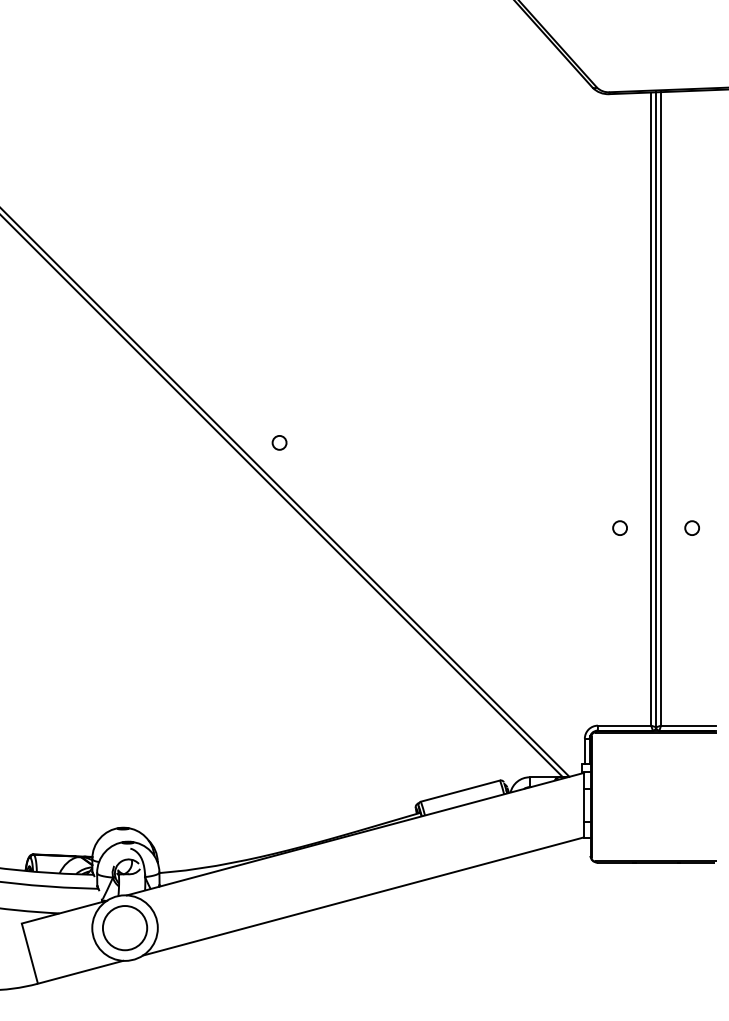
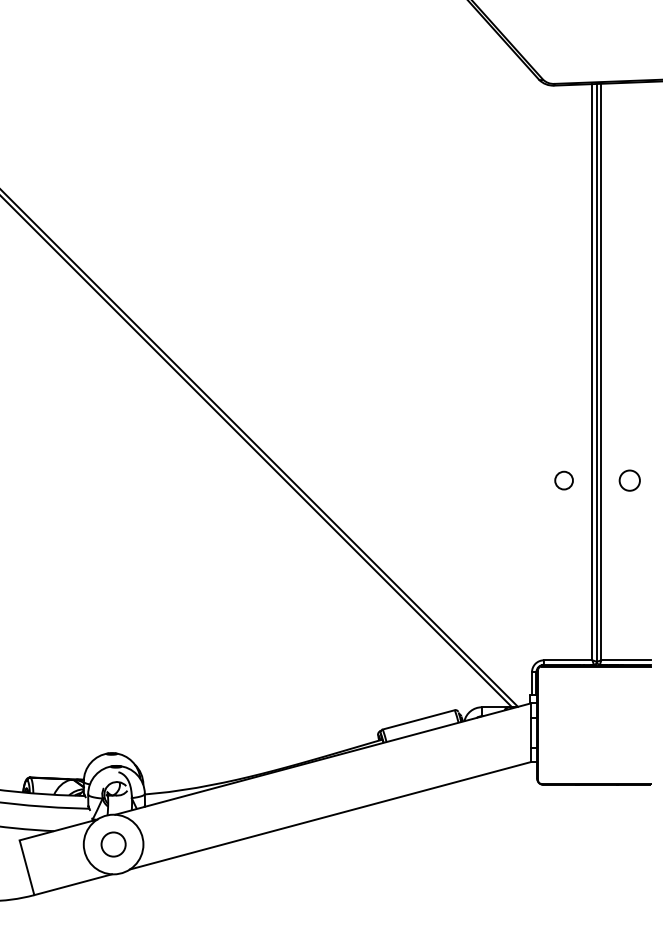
circle: (279, 442) -> (254, 402), removed
circle: (619, 527) -> (563, 479), size x1.4
circle: (691, 527) -> (629, 479), size x1.6
circle: (124, 928) -> (113, 844), size x0.6

